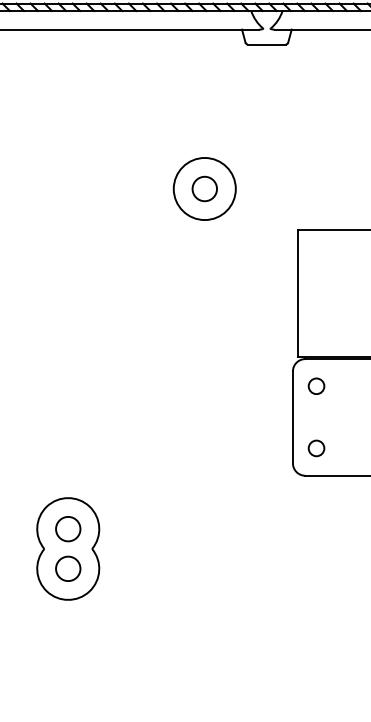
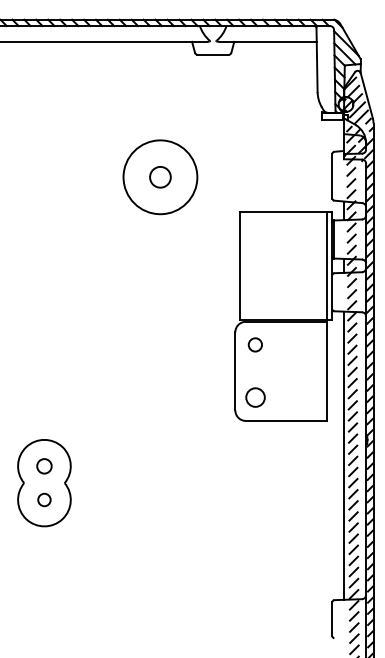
circle: (204, 188) -> (160, 176), size x1.4
circle: (315, 448) -> (254, 397), size x1.4
circle: (68, 529) -> (44, 466), size x0.7
circle: (68, 568) -> (44, 499), size x0.6

